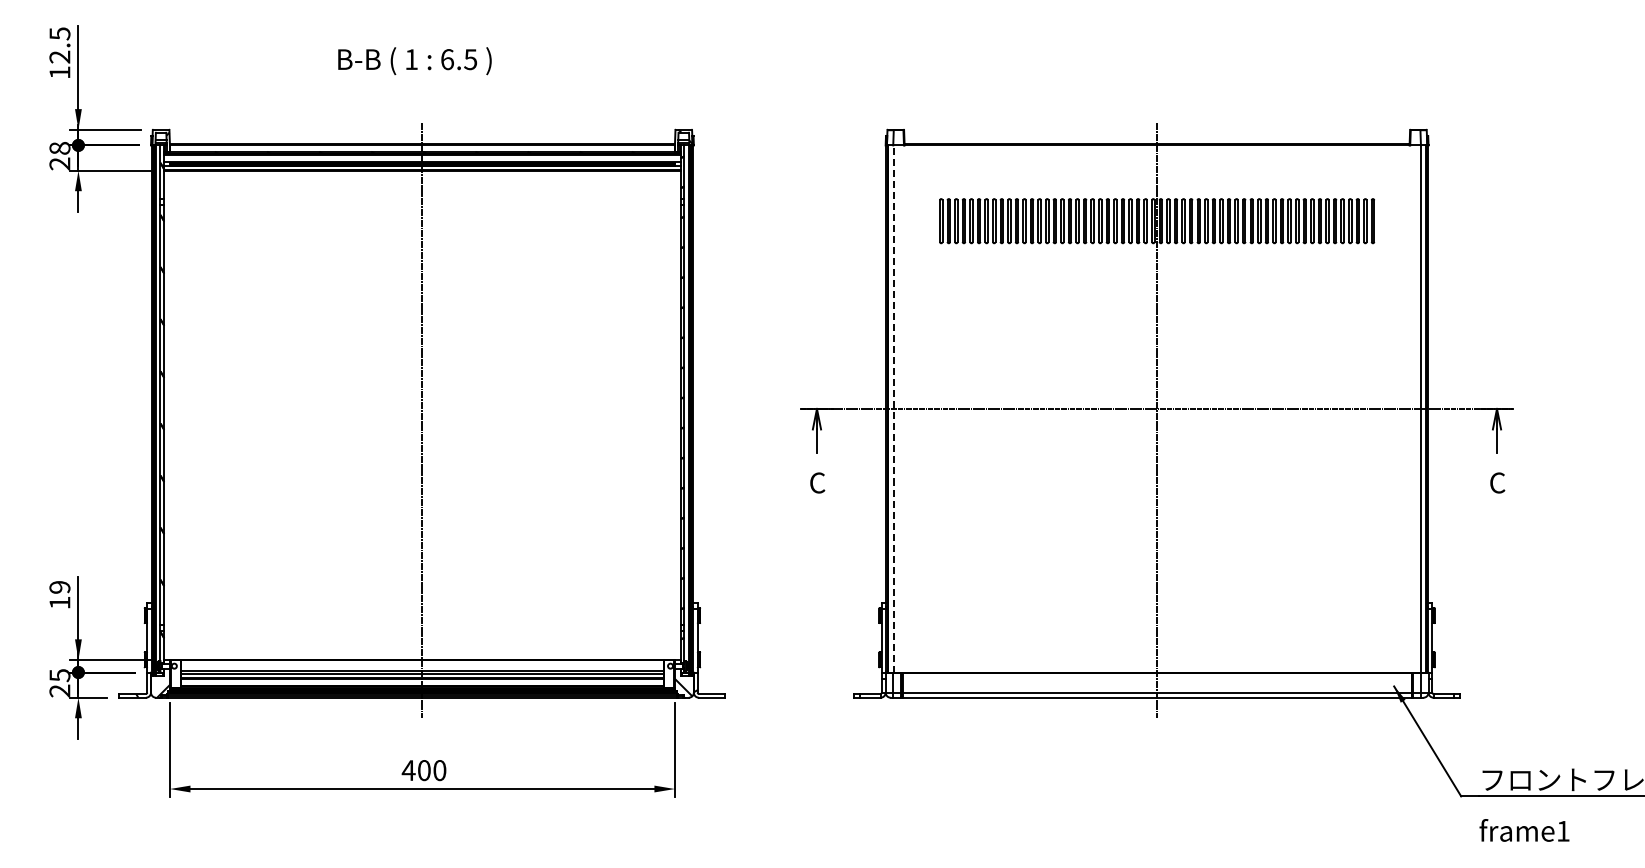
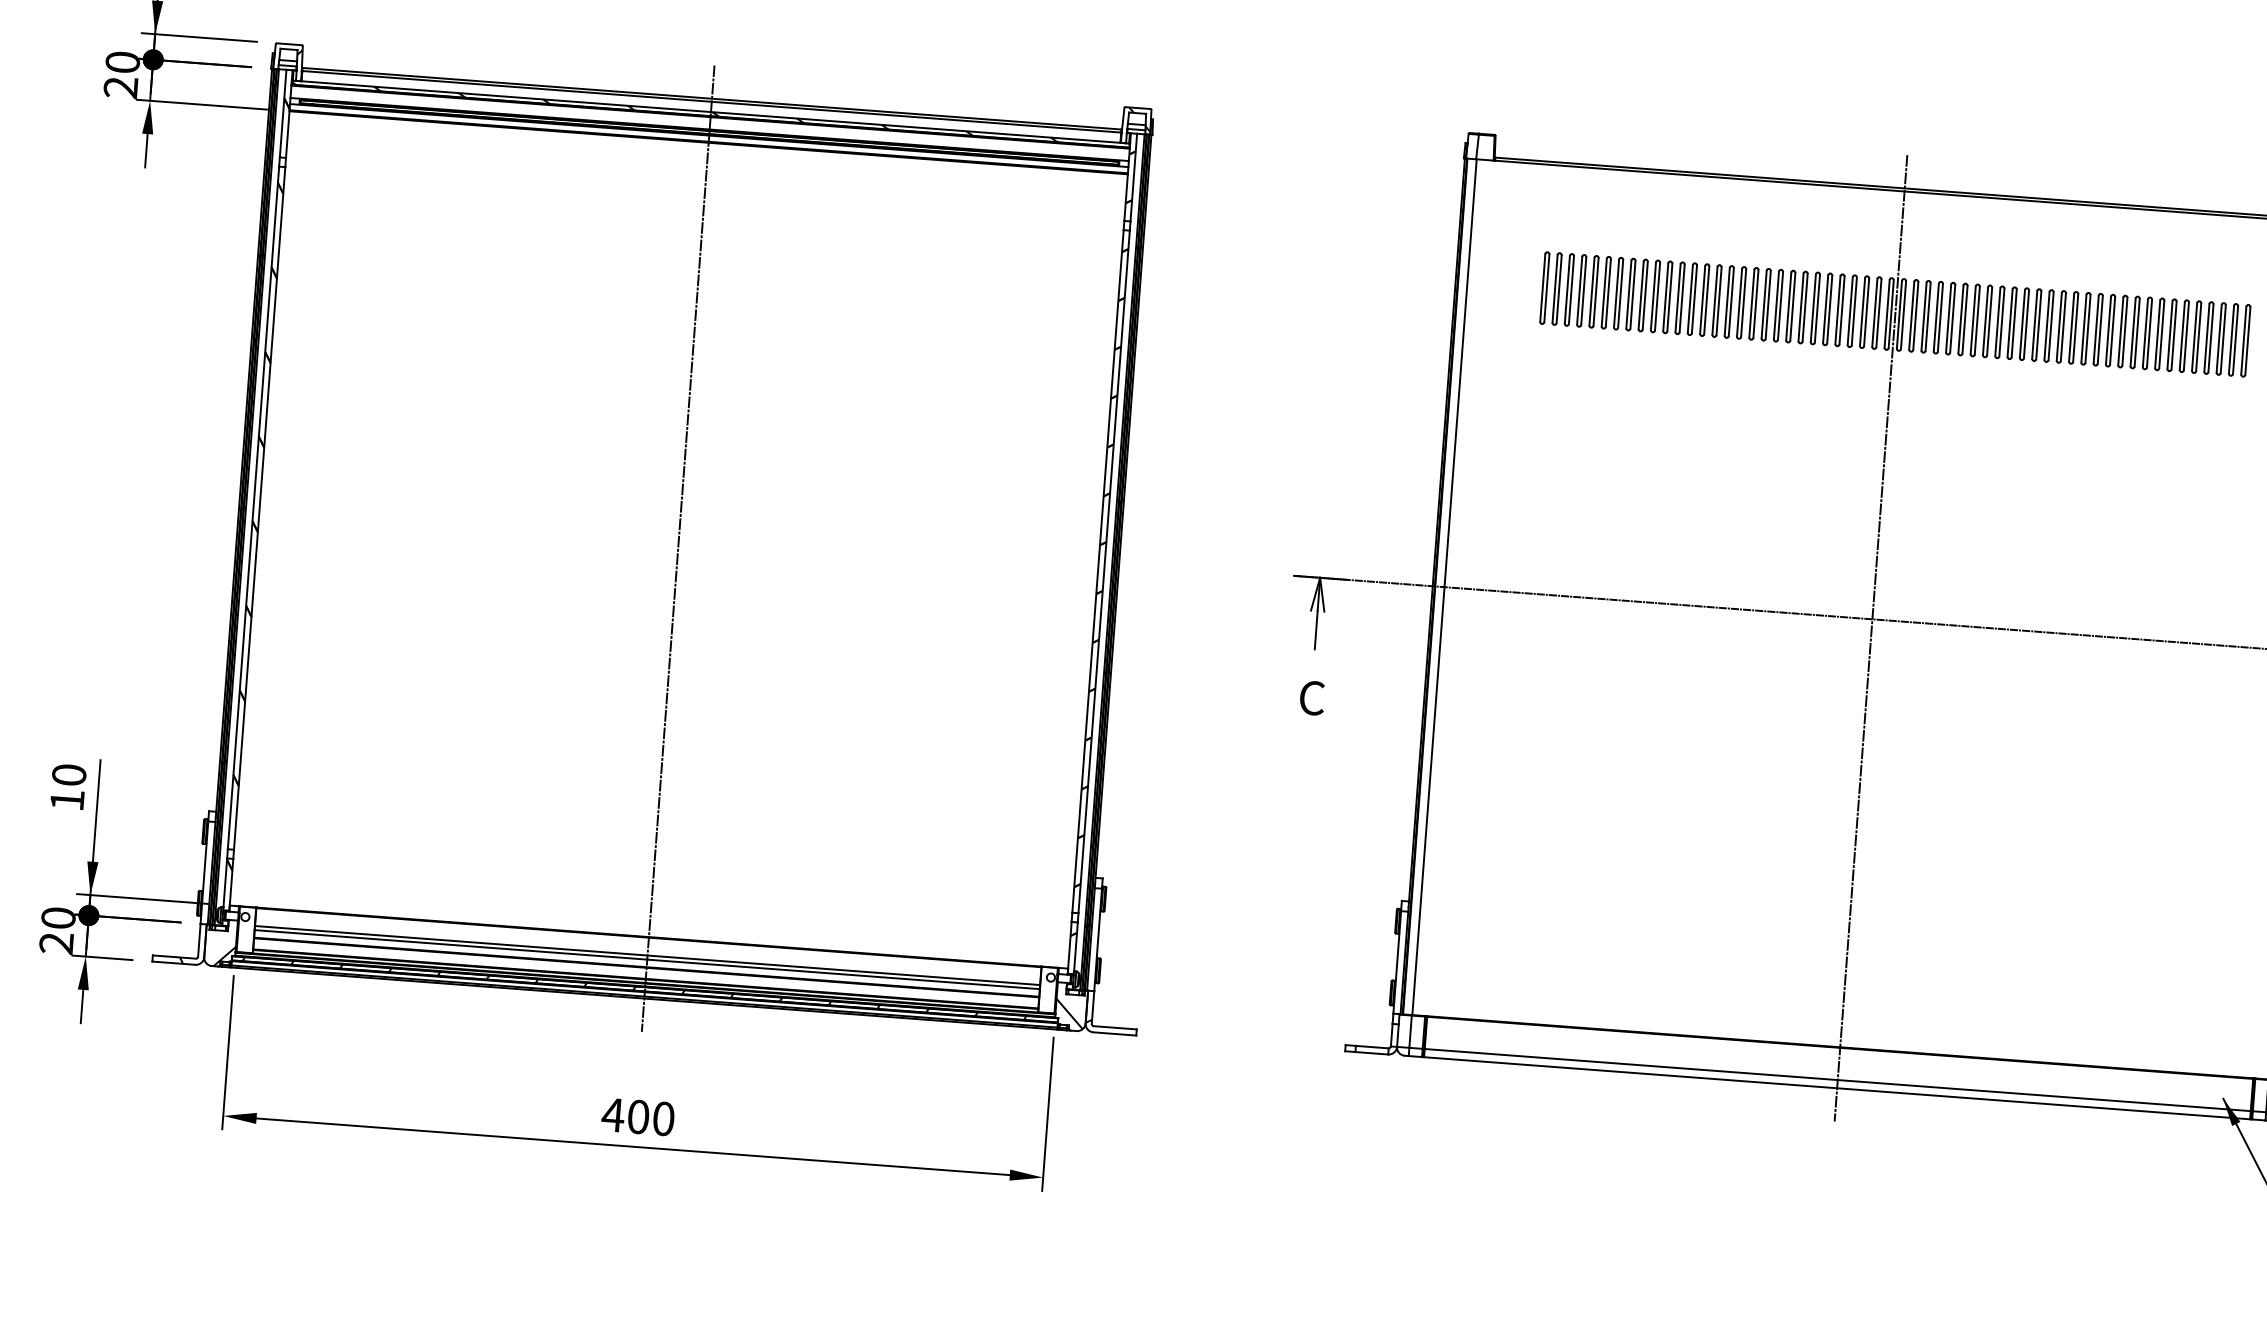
text: (60, 148) -> (123, 62), 28 -> 20
line: (893, 408) -> (1444, 586), dashed -> solid
text: (59, 587) -> (68, 775), 19 -> 10
text: (59, 675) -> (57, 918), 25 -> 20

